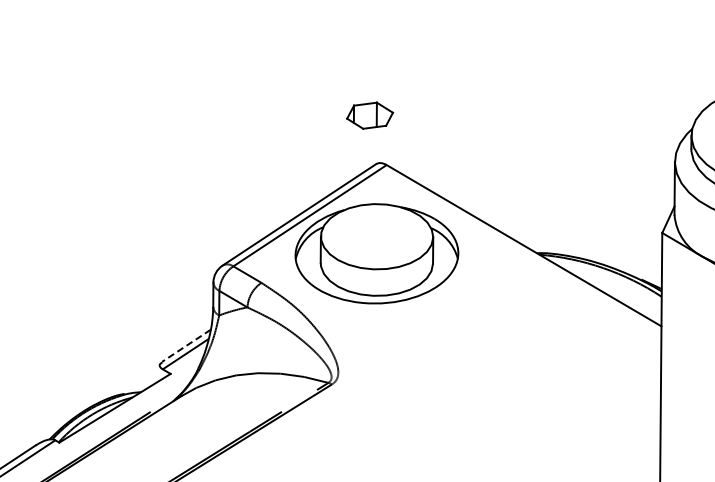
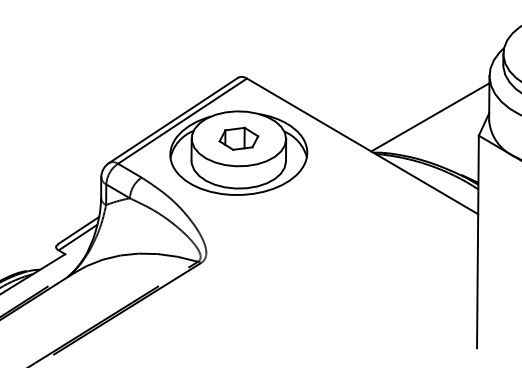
part: (370, 115) -> (239, 138), moved
line: (604, 210) -> (430, 116), added
line: (186, 346) -> (78, 231), dashed -> solid

